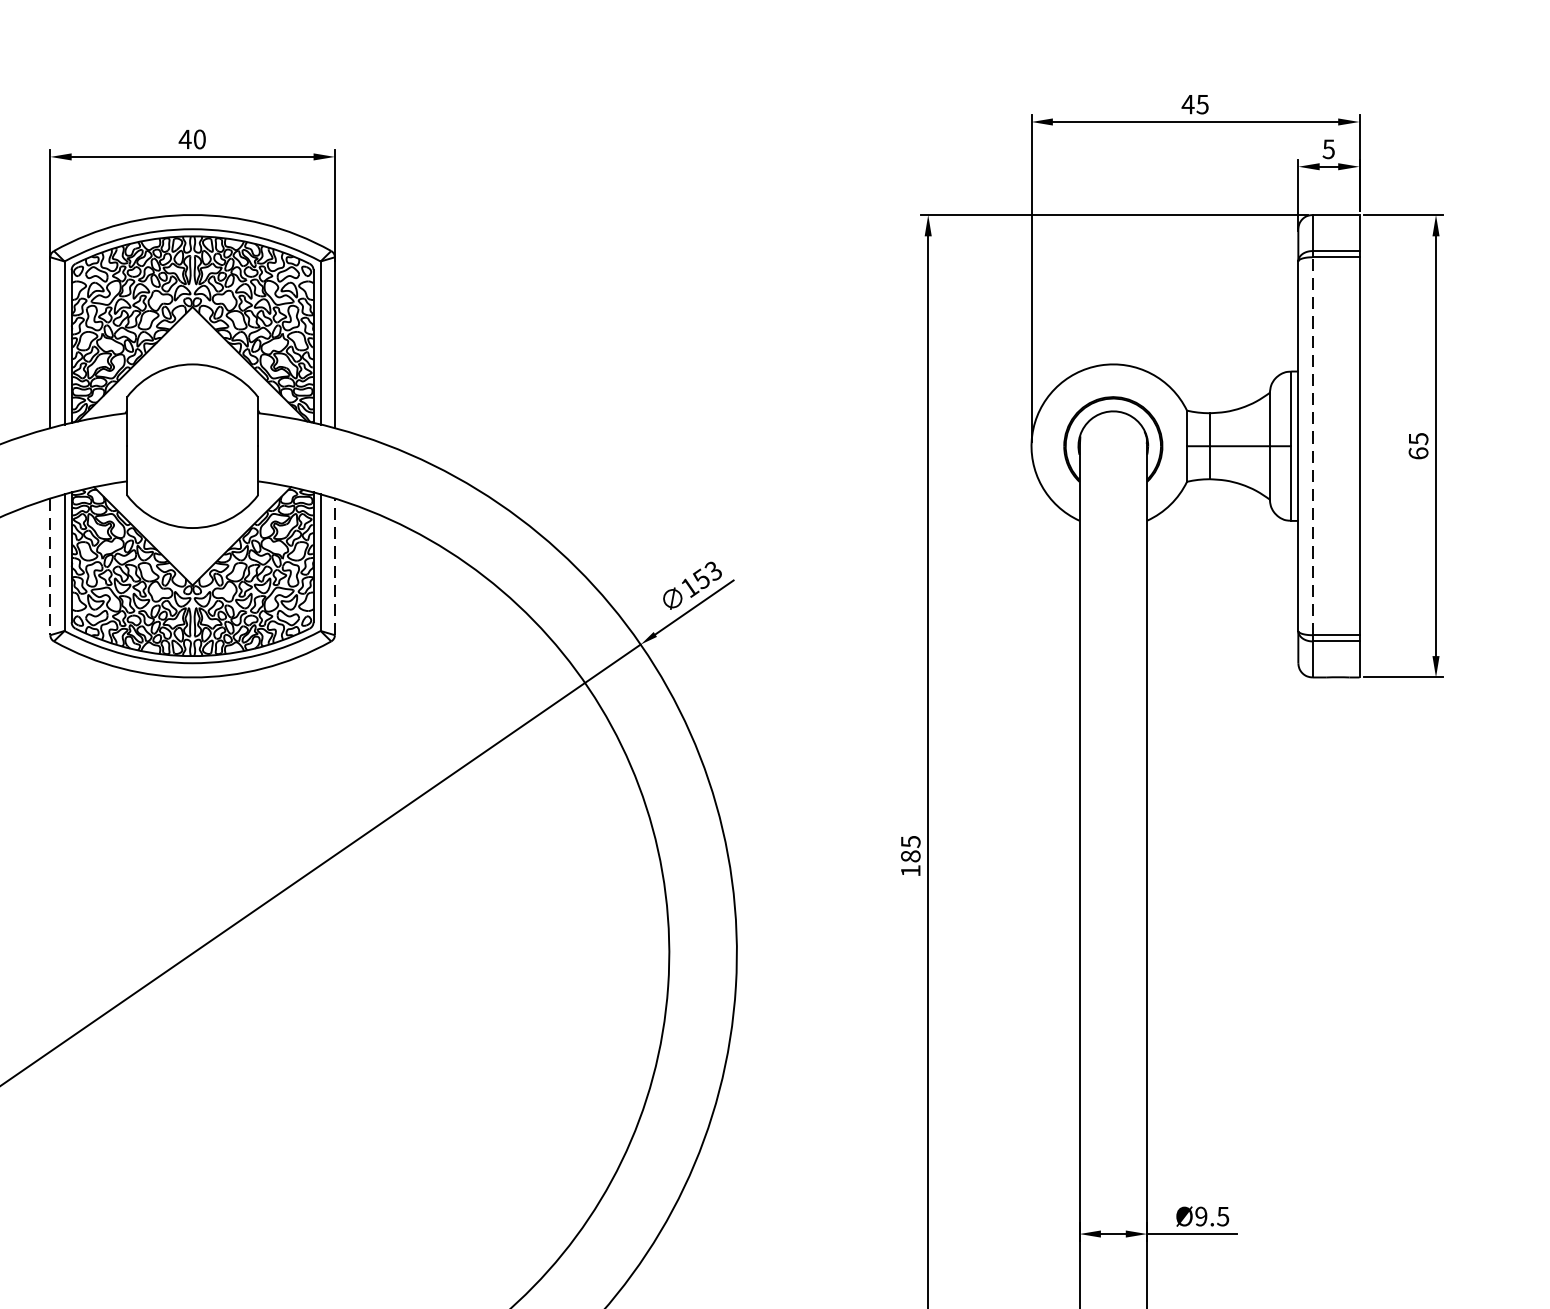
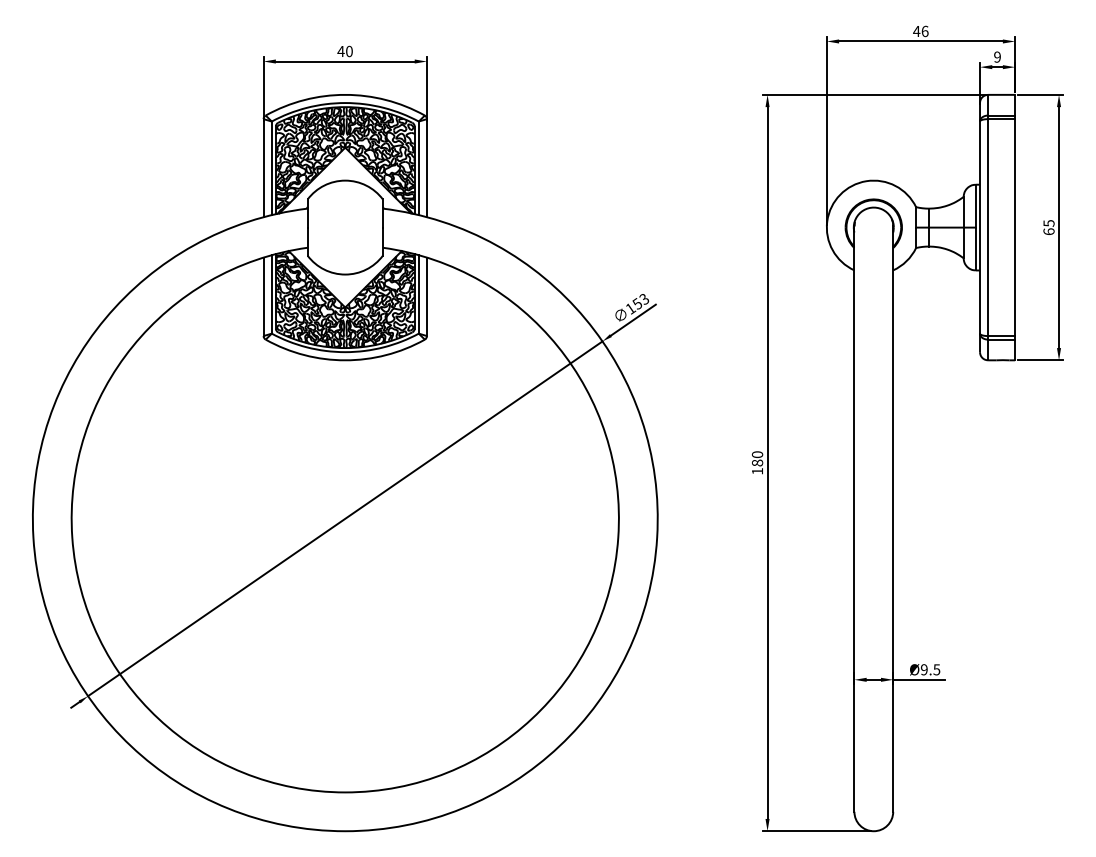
text: (1201, 104) -> (924, 31), 45 -> 46
text: (1328, 148) -> (997, 56), 5 -> 9
line: (1313, 446) -> (988, 227), dashed -> solid
line: (334, 566) -> (426, 296), dashed -> solid
line: (50, 568) -> (263, 297), dashed -> solid
text: (908, 841) -> (756, 454), 185 -> 180

